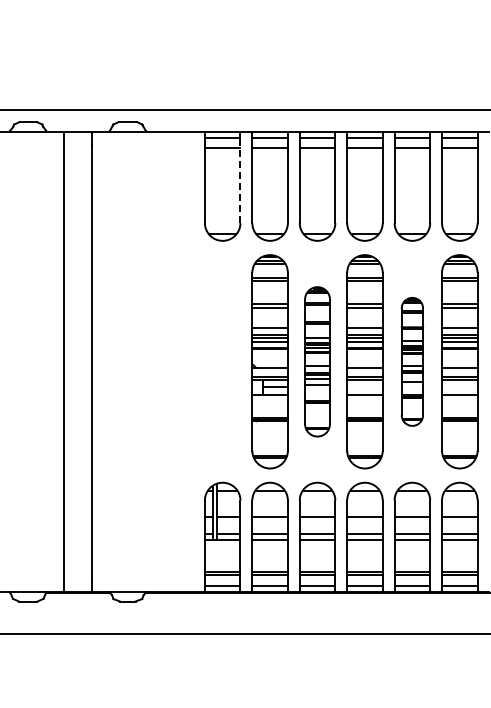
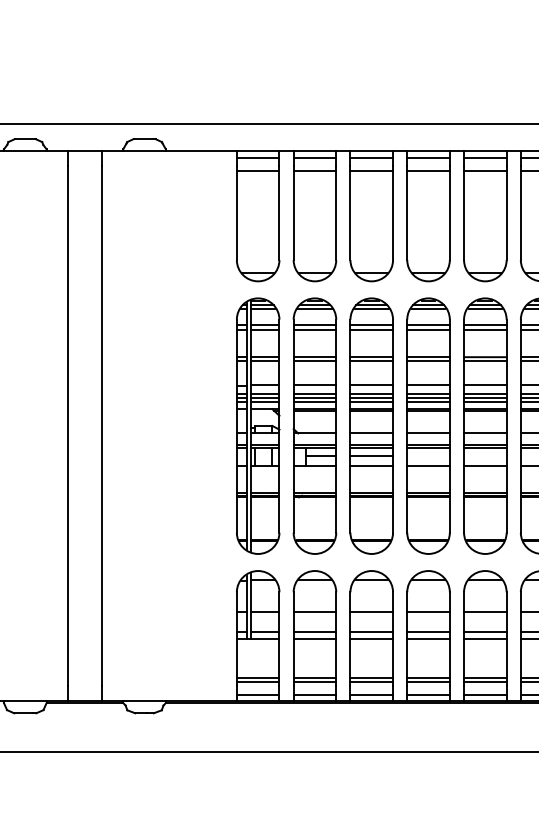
line: (240, 183) -> (279, 212), dashed -> solid
part: (222, 361) -> (257, 425), added
part: (317, 361) -> (371, 425), size x1.43
part: (412, 361) -> (485, 425), size x1.67

